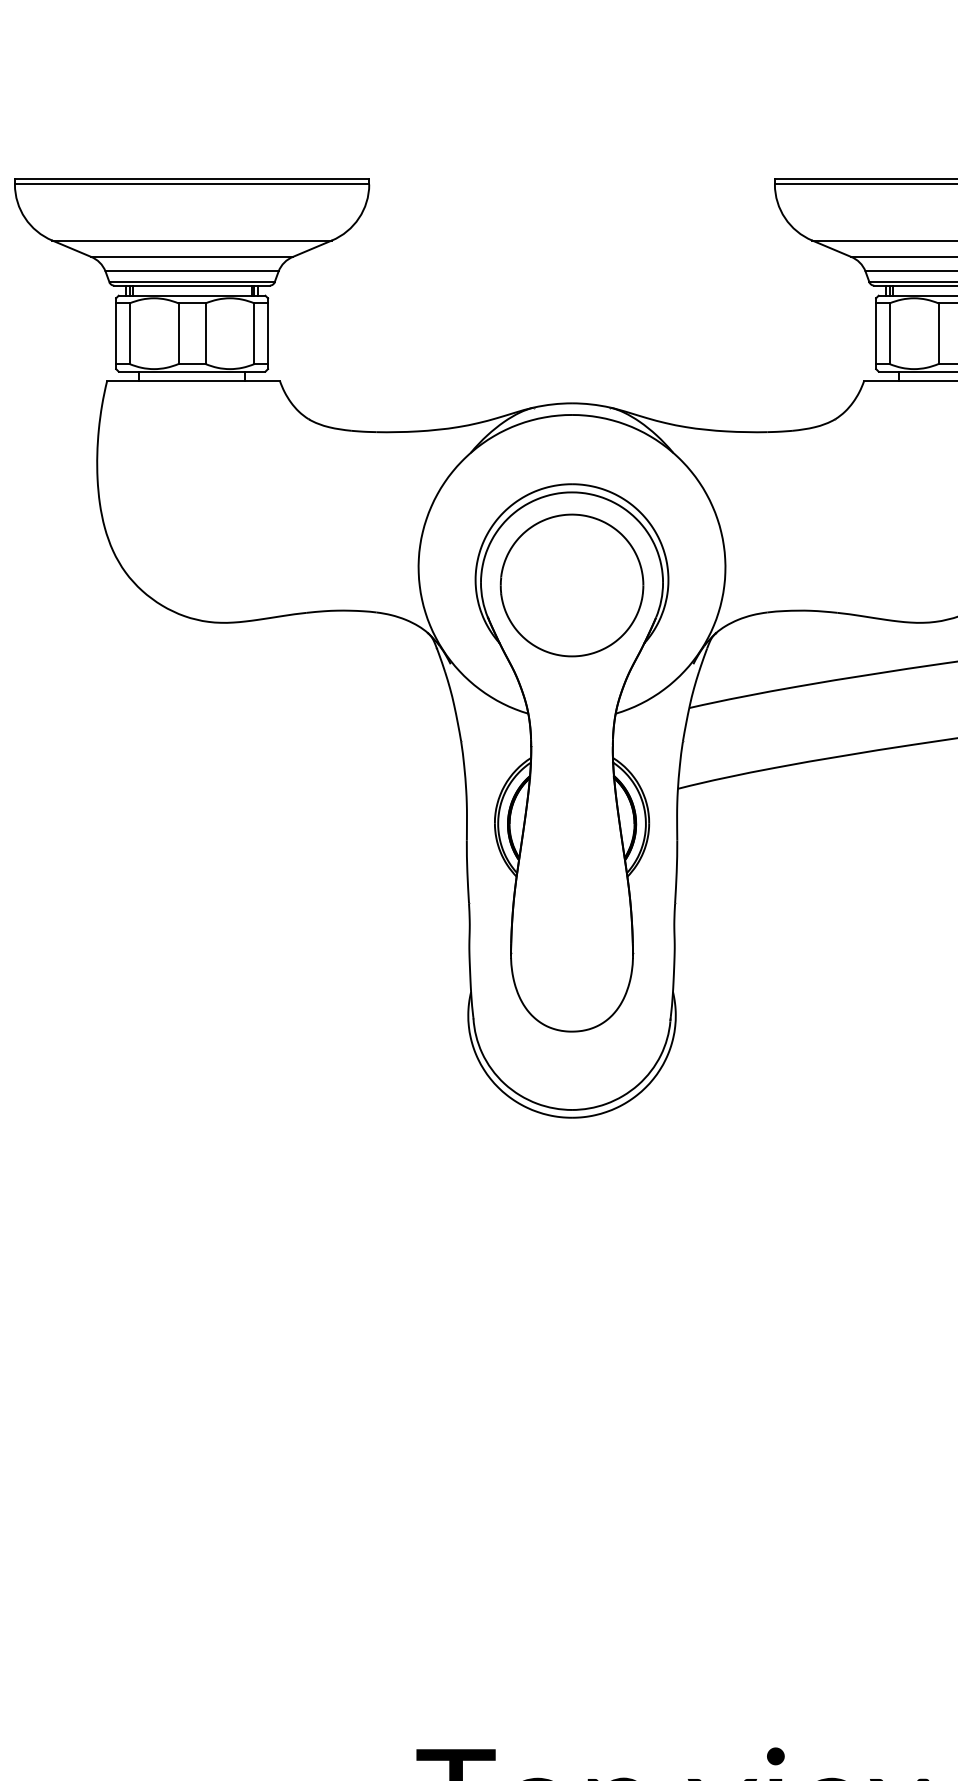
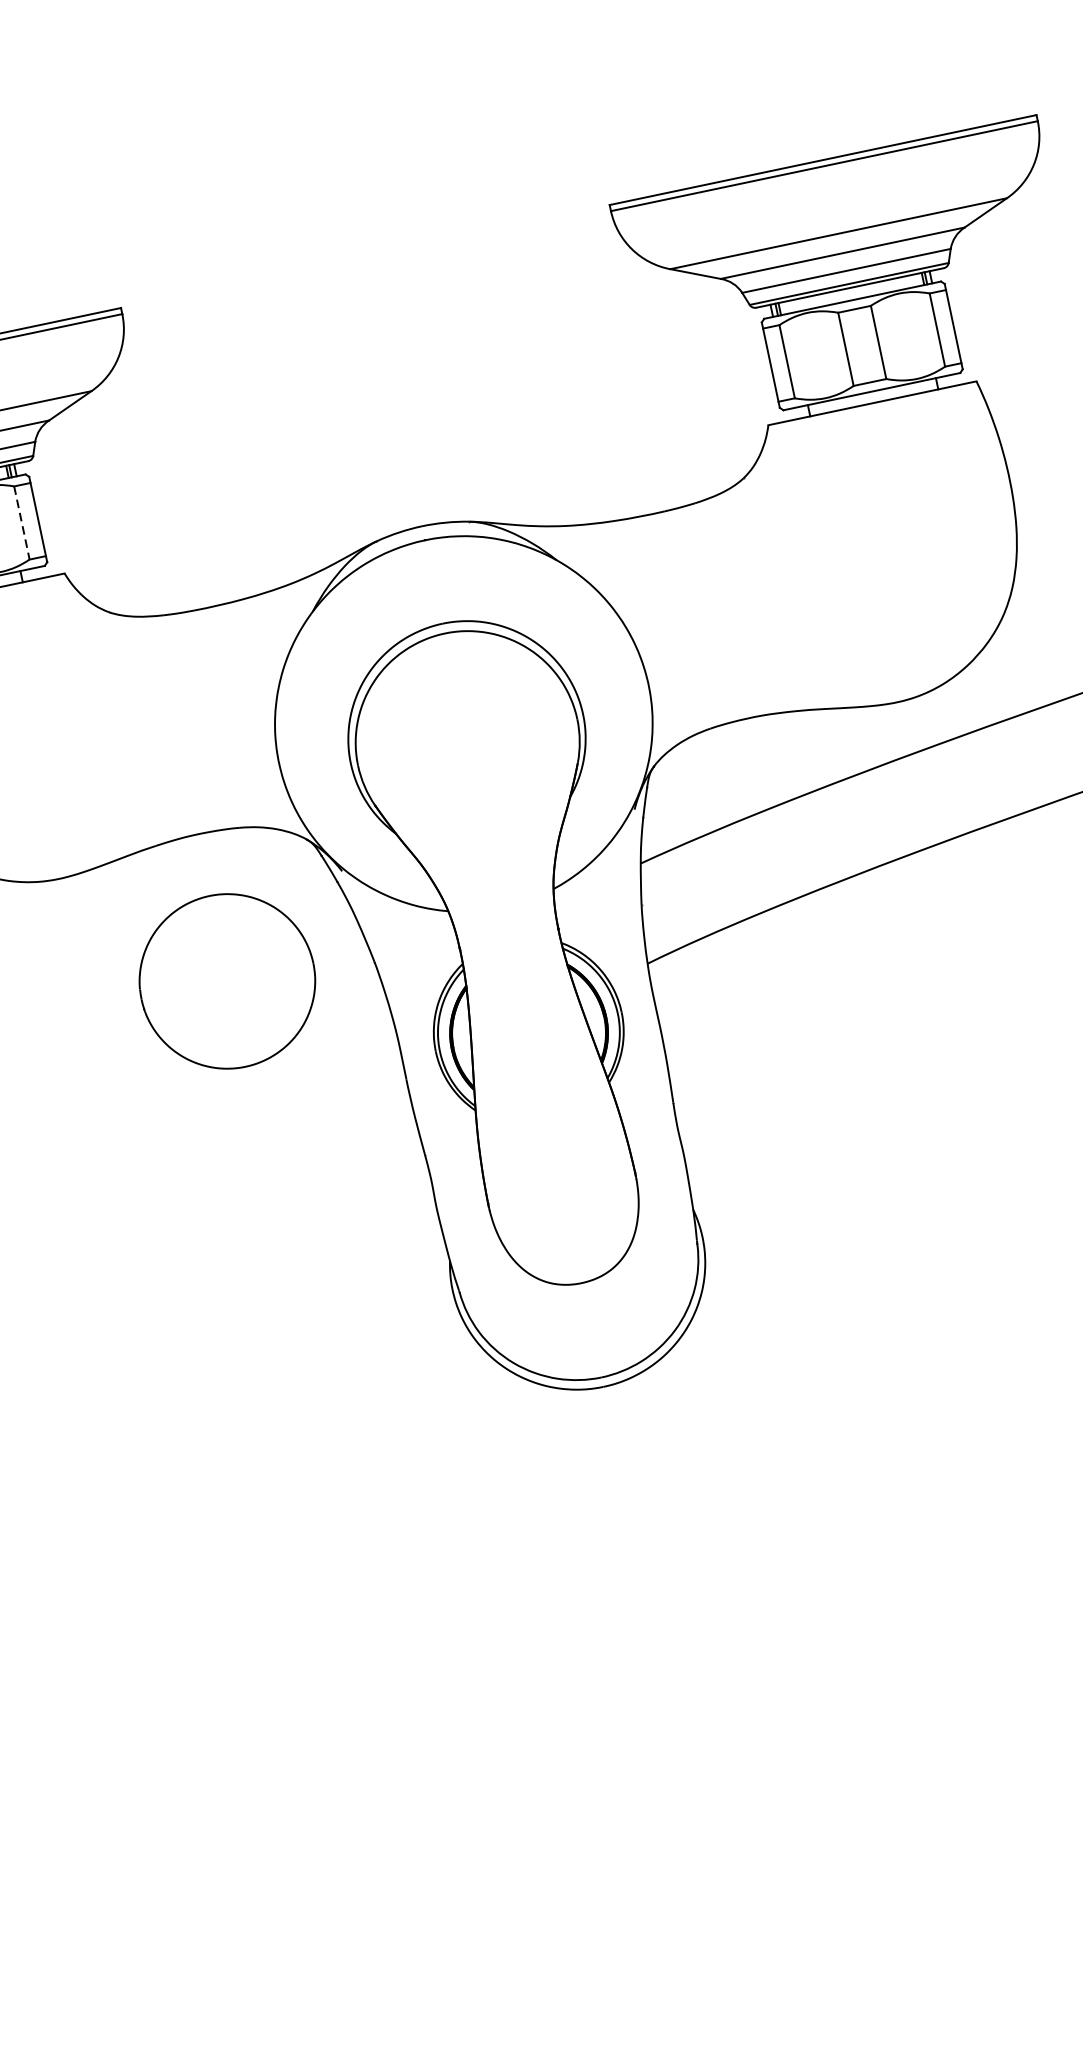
line: (254, 334) -> (22, 523), solid -> dashed
part: (571, 585) -> (226, 981), moved

